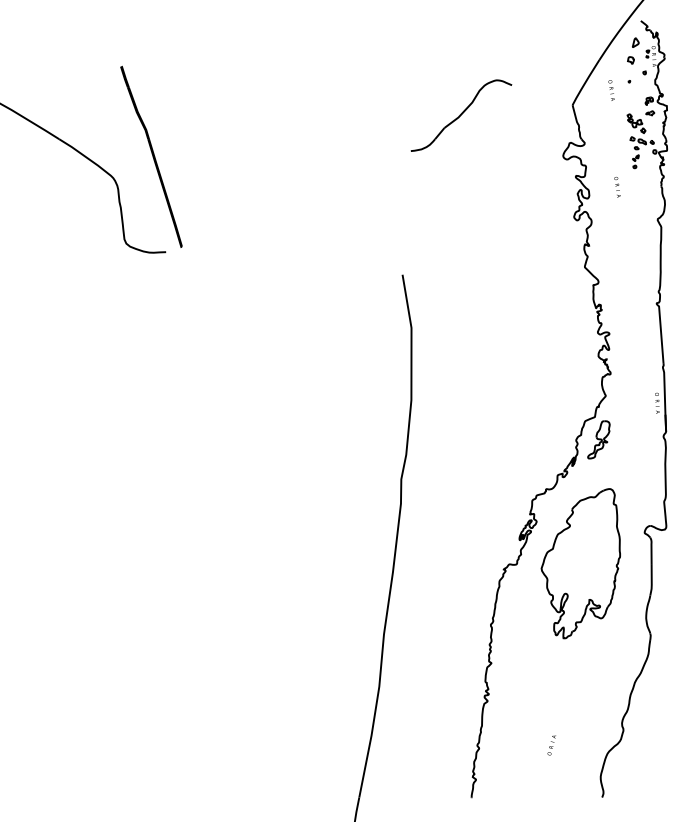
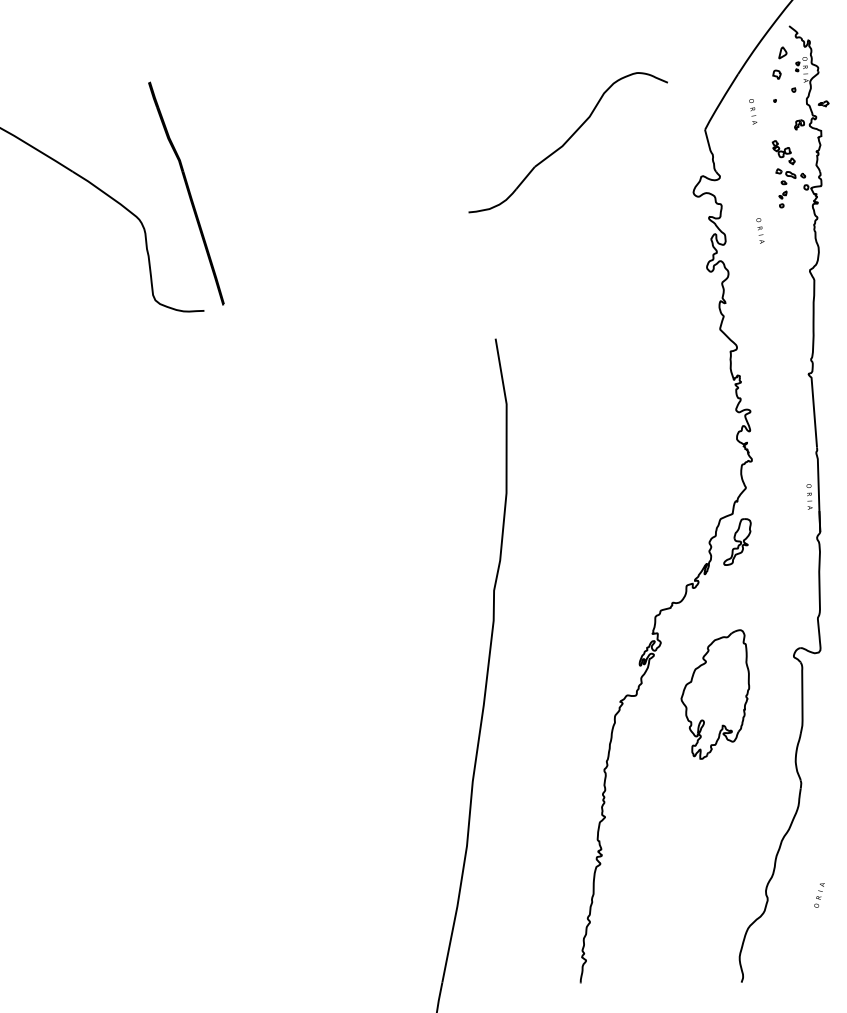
part: (650, 113) -> (823, 103), moved
part: (460, 115) -> (567, 142), size x1.6
part: (581, 563) -> (715, 694), size x0.7
text: (551, 745) -> (819, 895), moved

